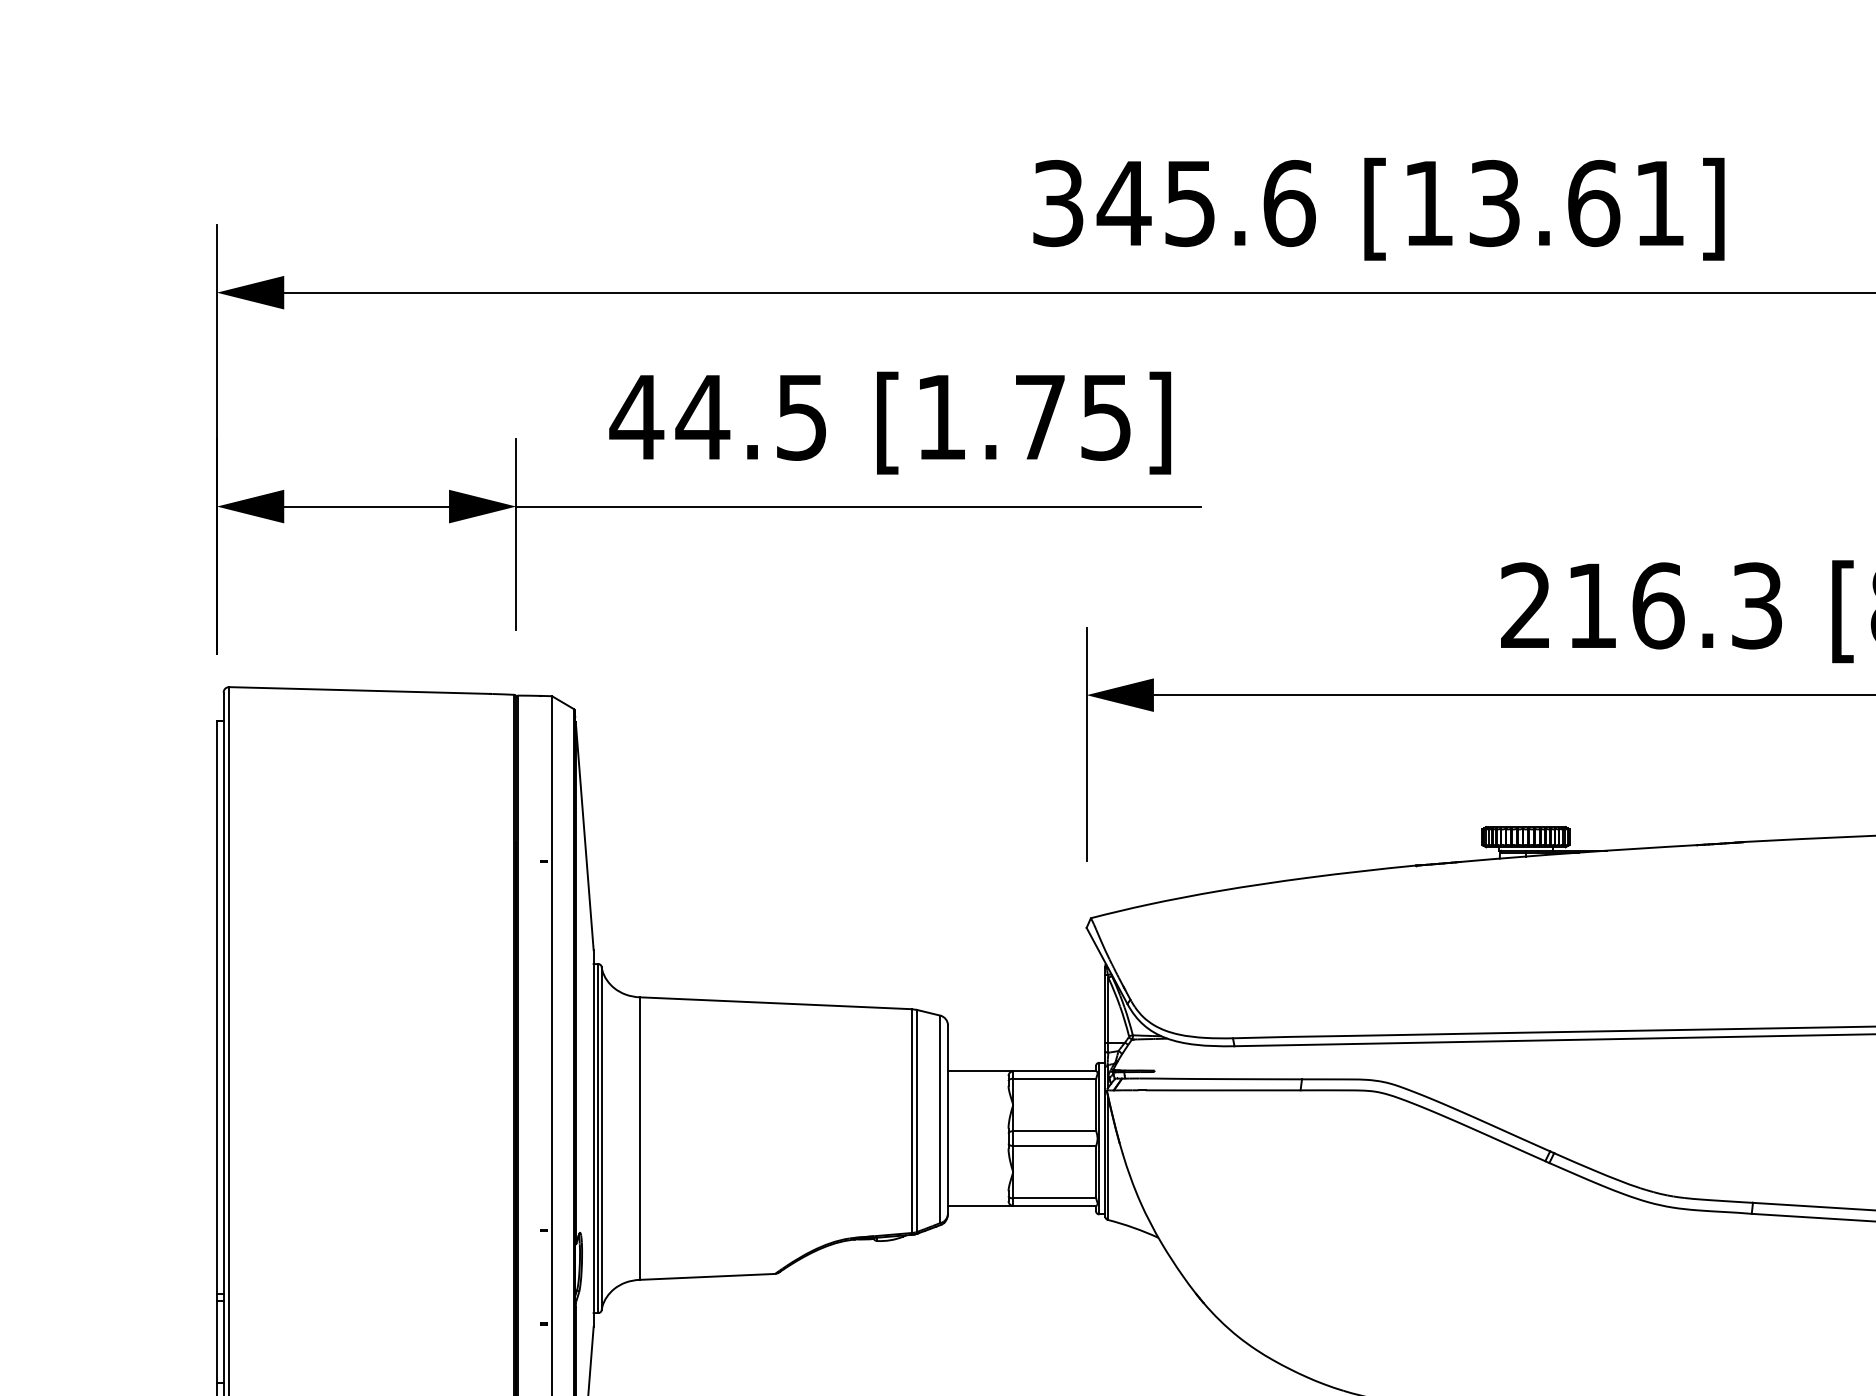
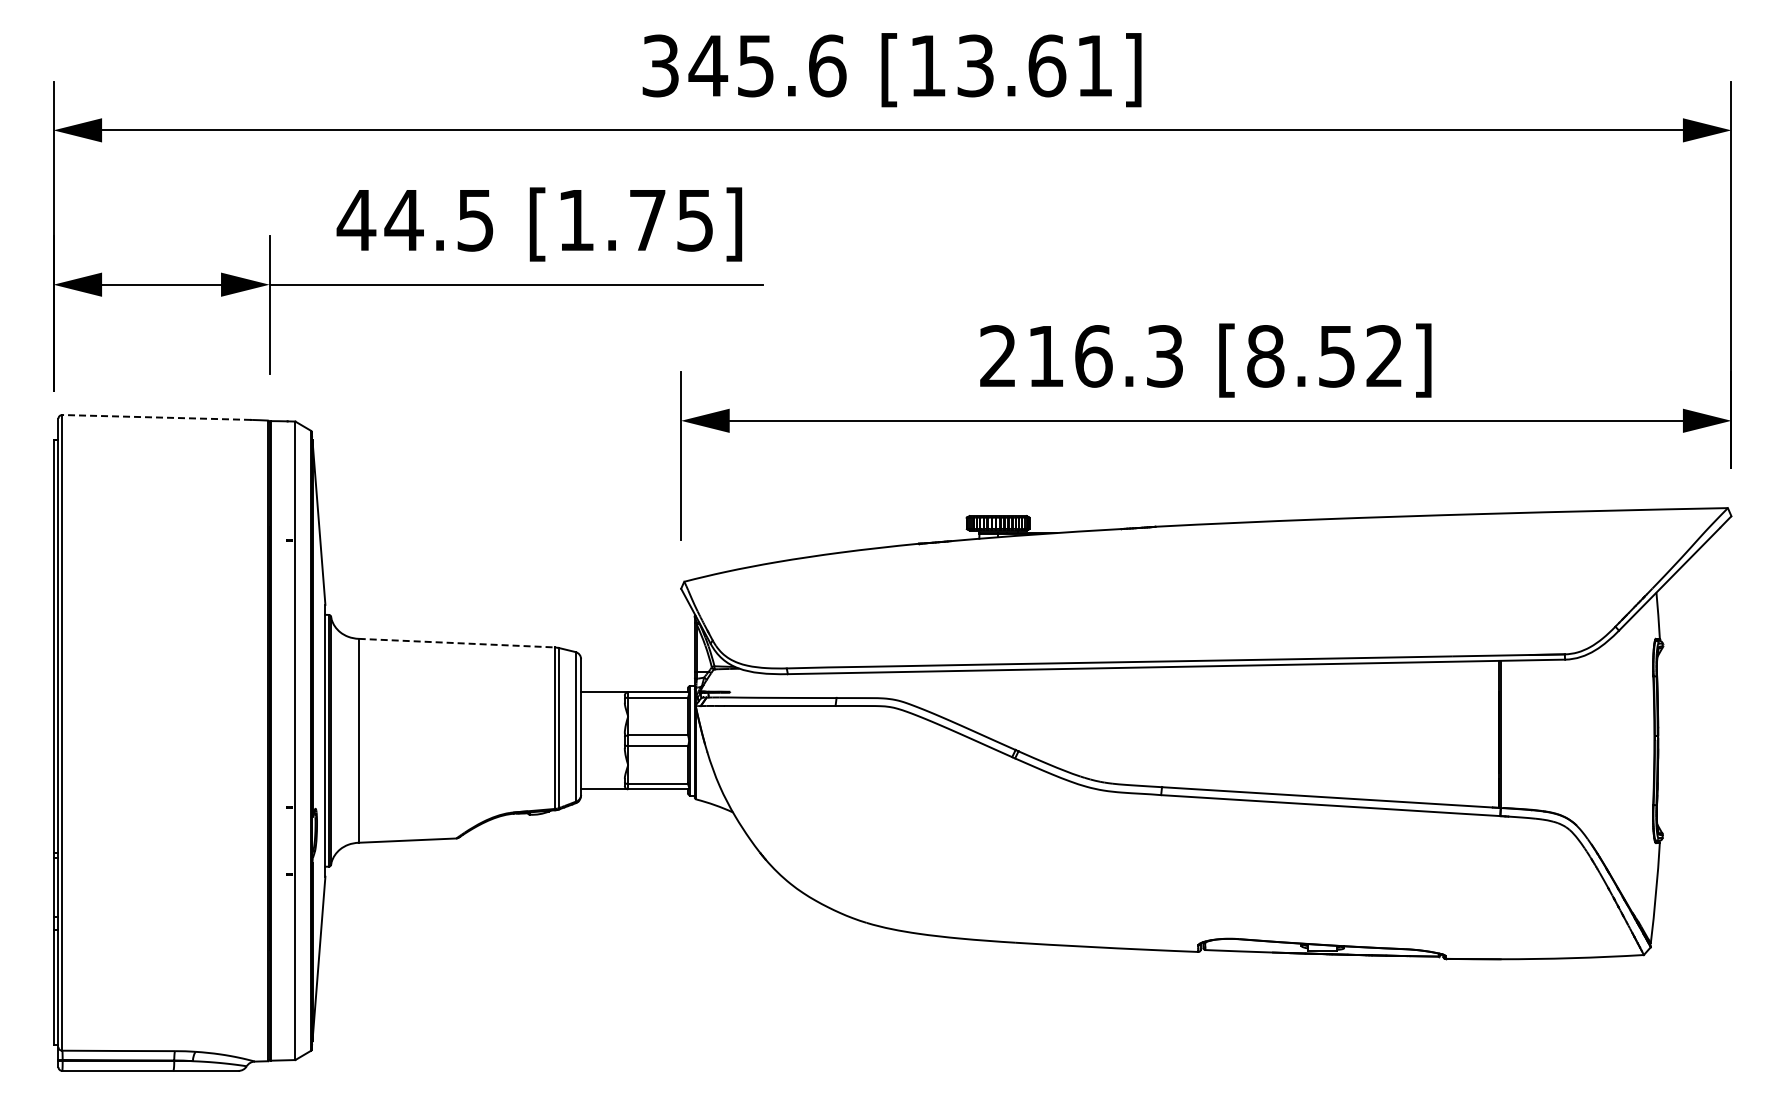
line: (359, 690) -> (156, 417), solid -> dashed
line: (776, 1003) -> (457, 643), solid -> dashed

